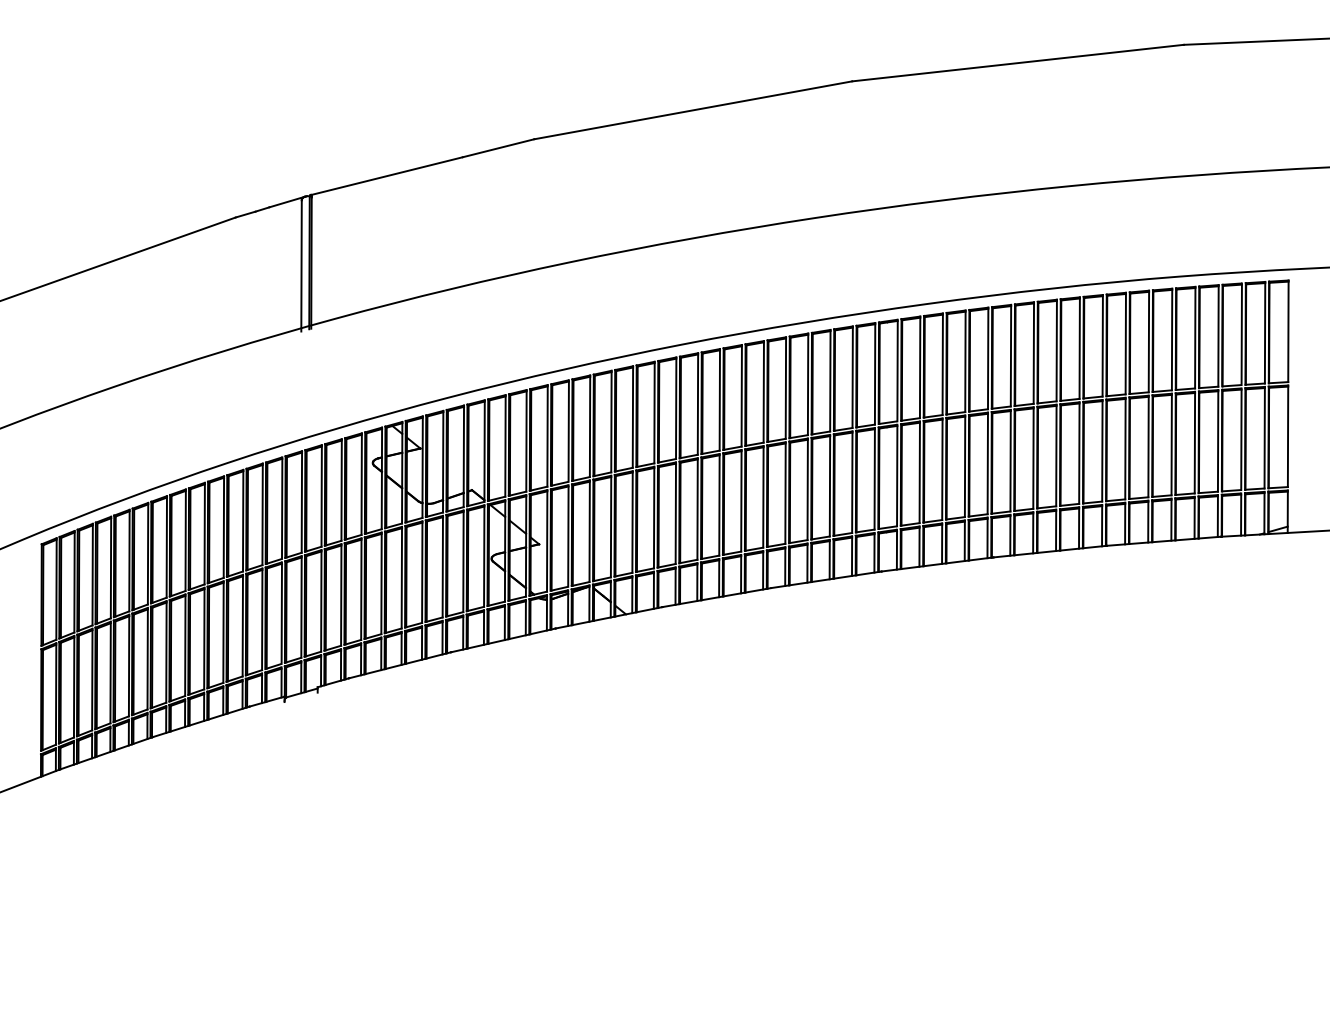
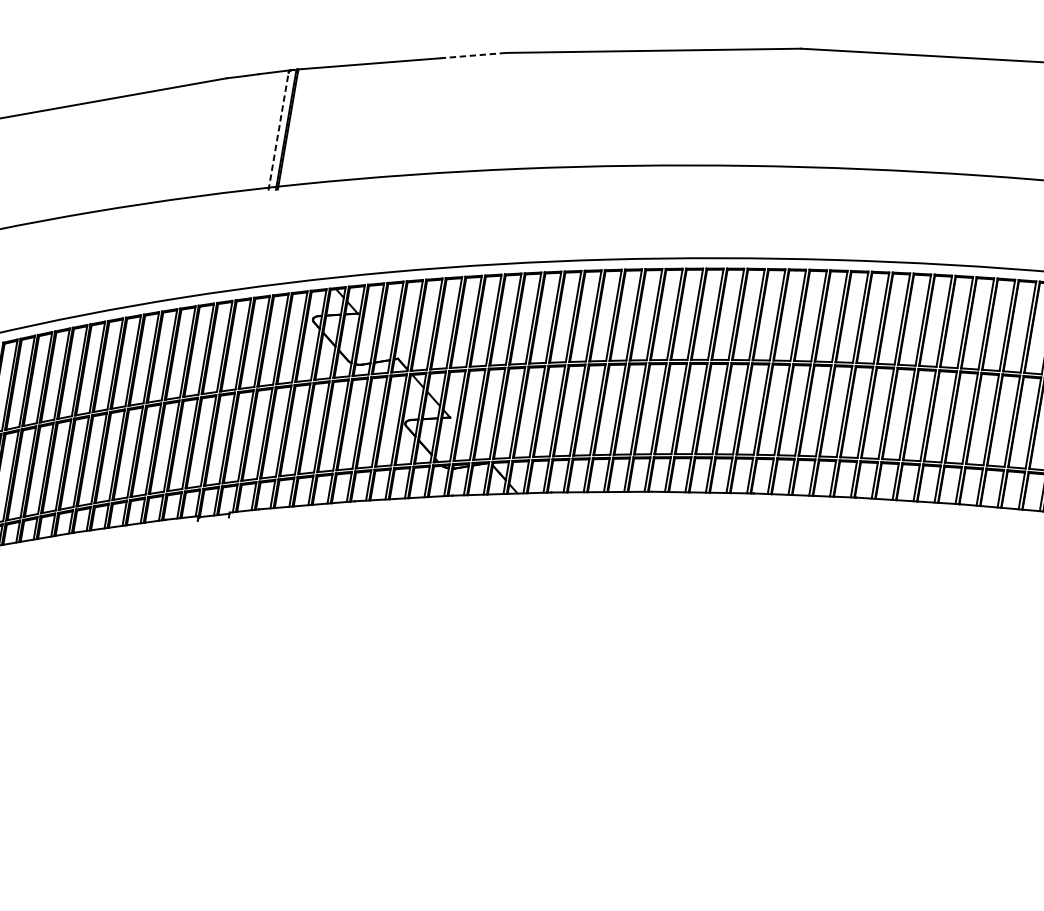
line: (498, 148) -> (473, 55), solid -> dashed
line: (301, 265) -> (278, 131), solid -> dashed

